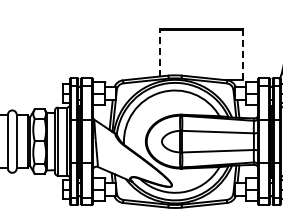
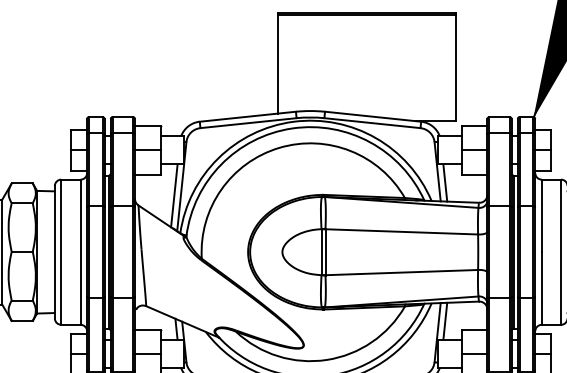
line: (159, 52) -> (277, 62), dashed -> solid
line: (243, 54) -> (455, 66), dashed -> solid

